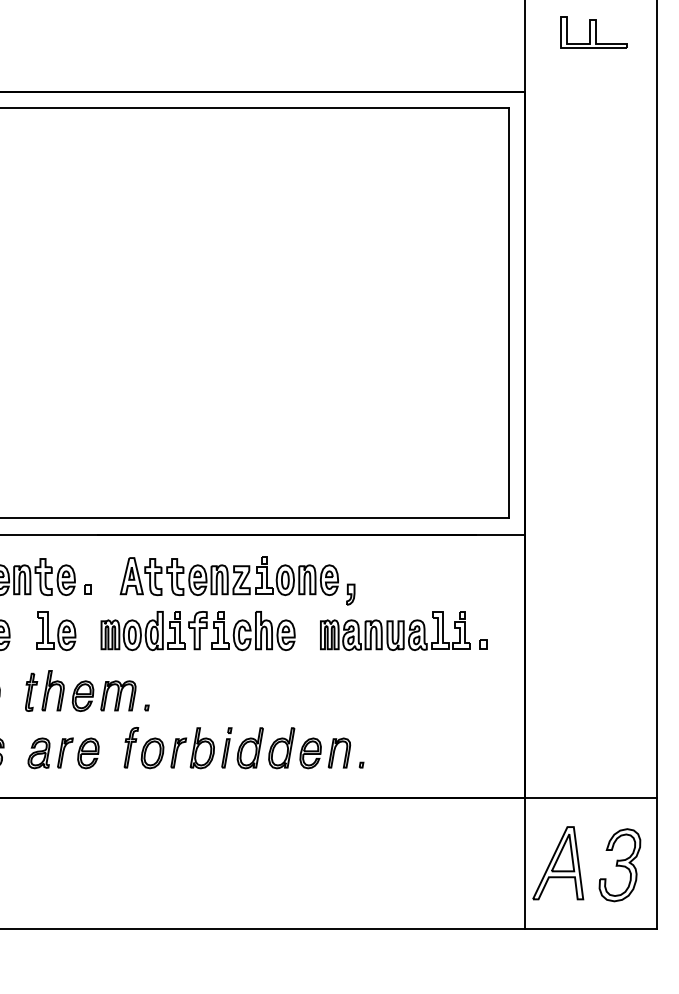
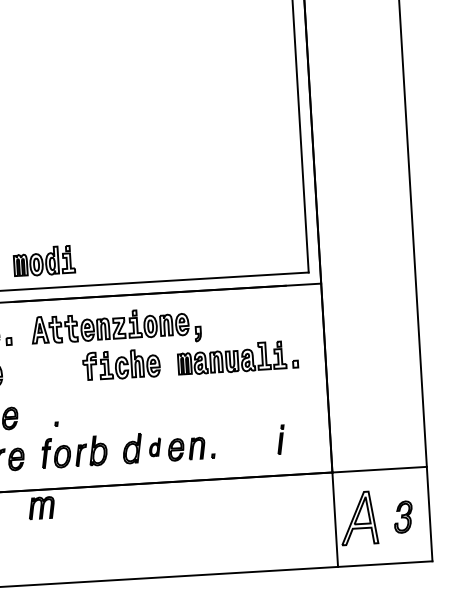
part: (142, 631) -> (43, 261), moved
part: (118, 695) -> (41, 507), moved
part: (226, 747) -> (280, 439), moved
part: (281, 748) -> (155, 447), size x0.6
part: (619, 865) -> (403, 517), size x0.6

